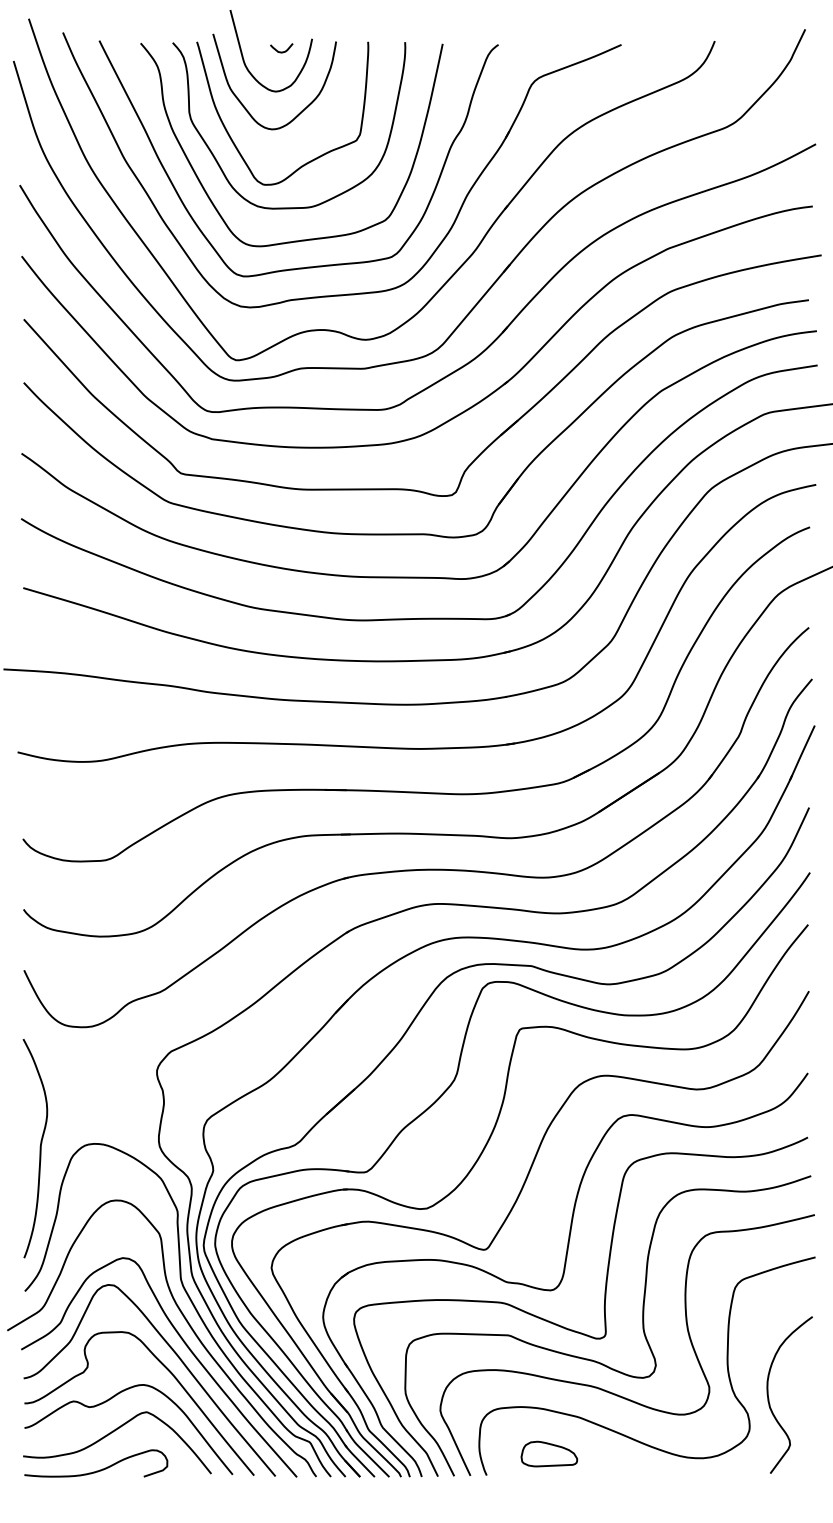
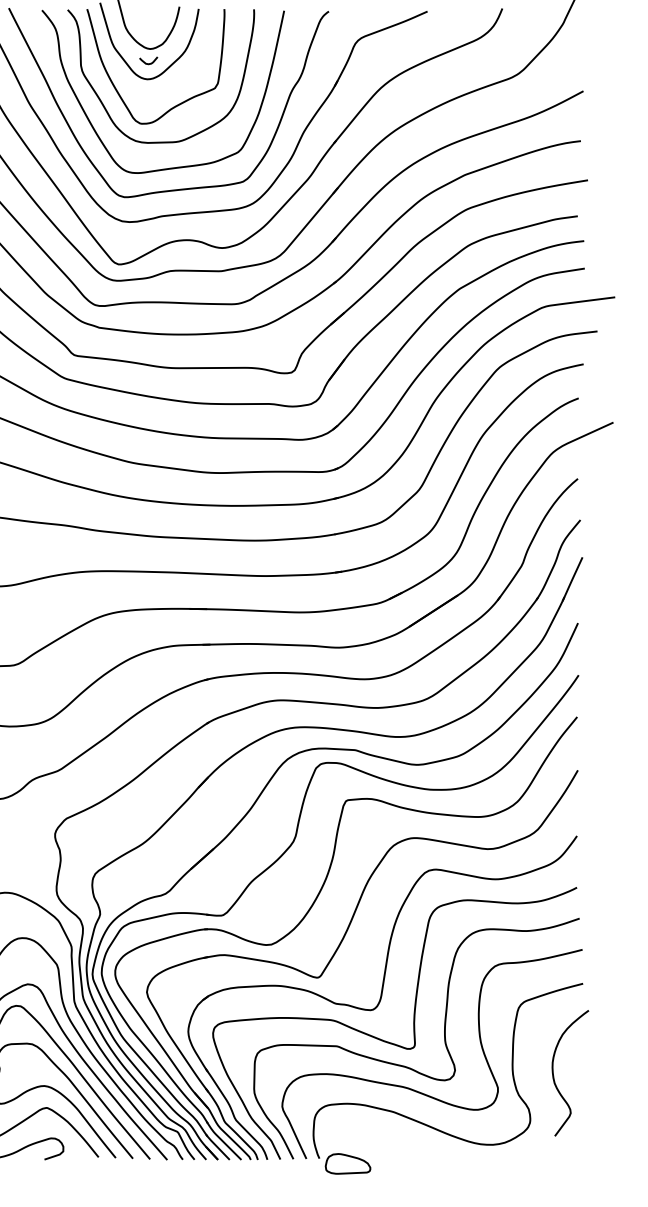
curve: (281, 51) -> (148, 63), moved
curve: (769, 1398) -> (554, 1076), moved
part: (549, 1453) -> (348, 1163), moved

